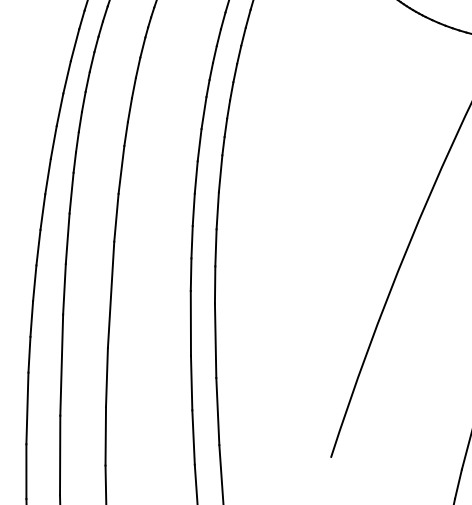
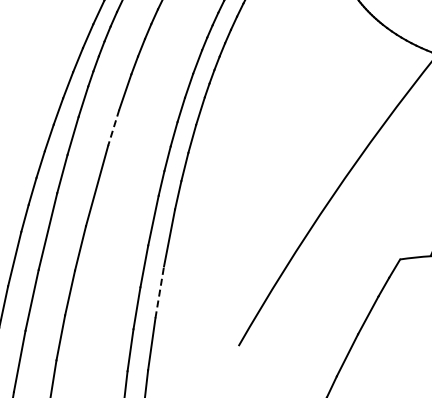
line: (116, 217) -> (113, 127), solid -> dashed
line: (217, 410) -> (159, 291), solid -> dashed

